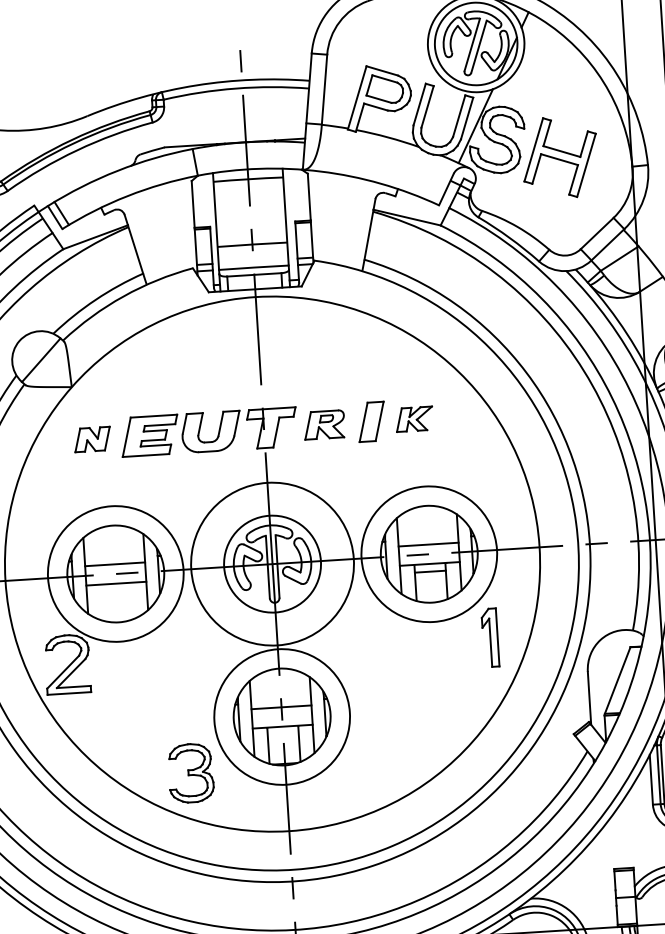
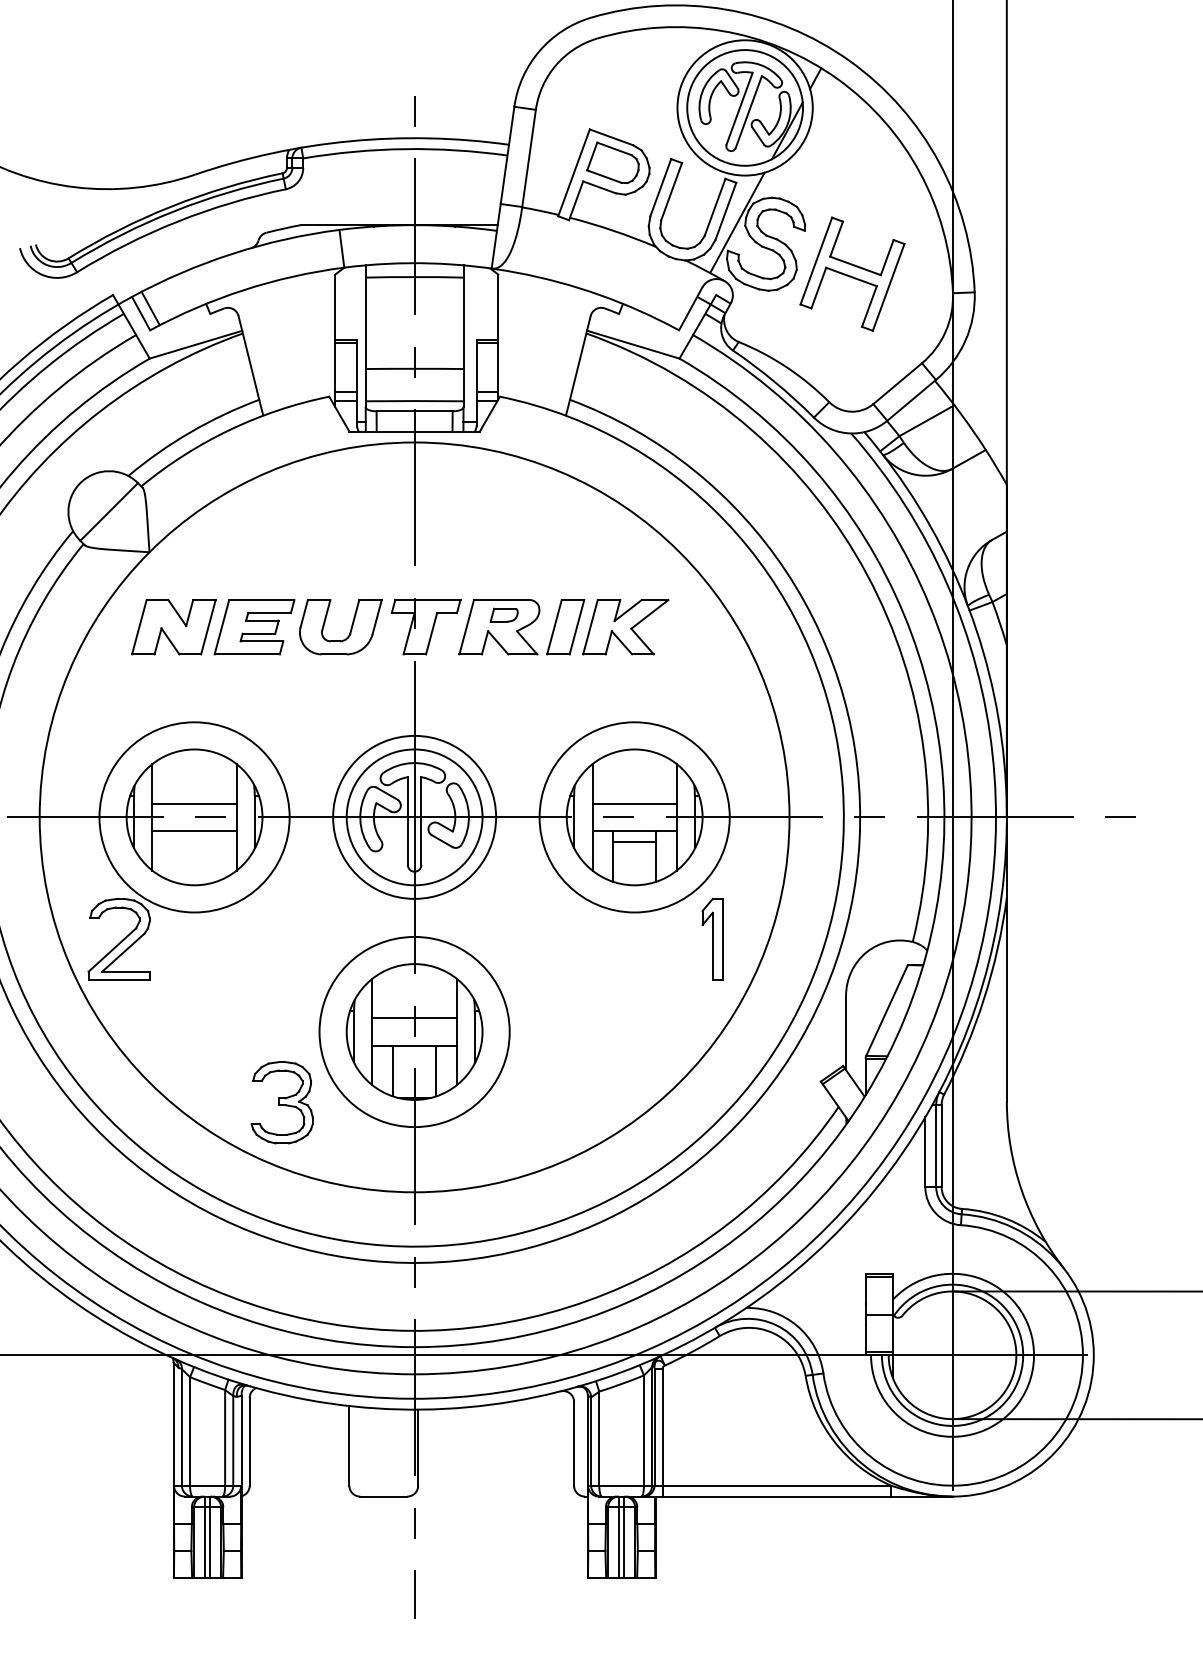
part: (414, 419) -> (625, 627), size x1.67
part: (324, 425) -> (499, 627), size x1.43
part: (92, 439) -> (173, 627), size x1.67
circle: (272, 563) -> (414, 816), size x0.71

